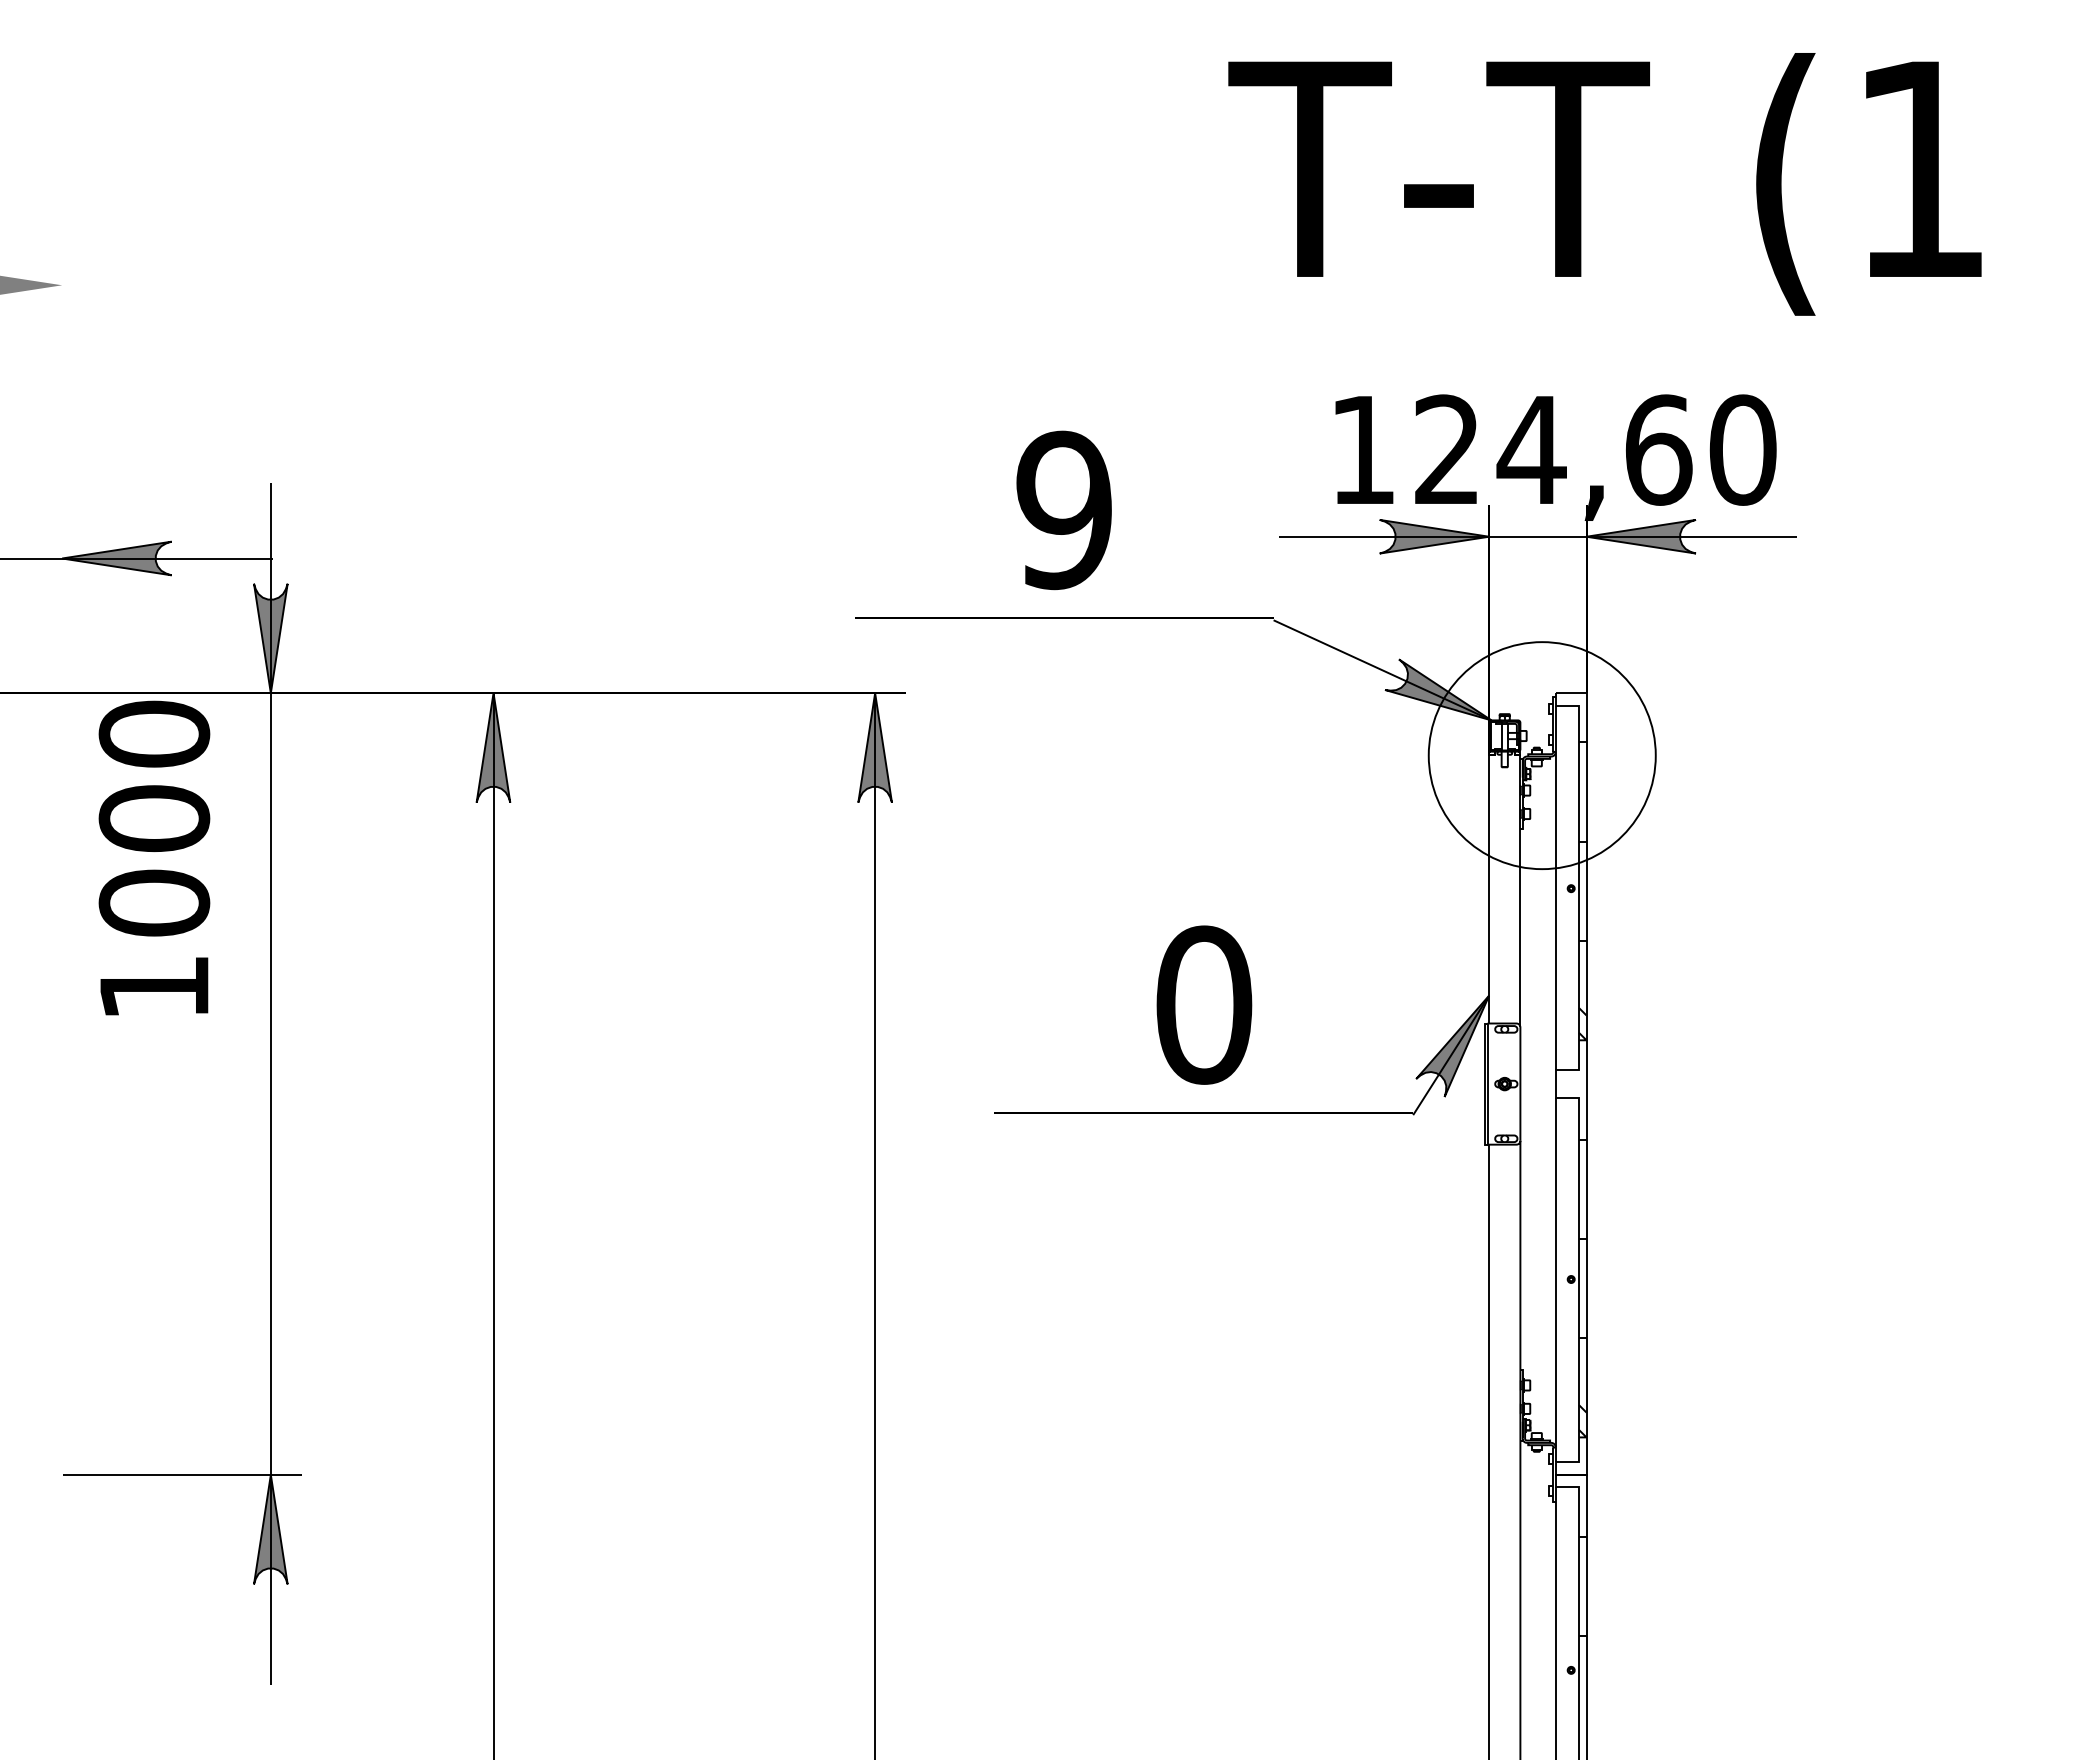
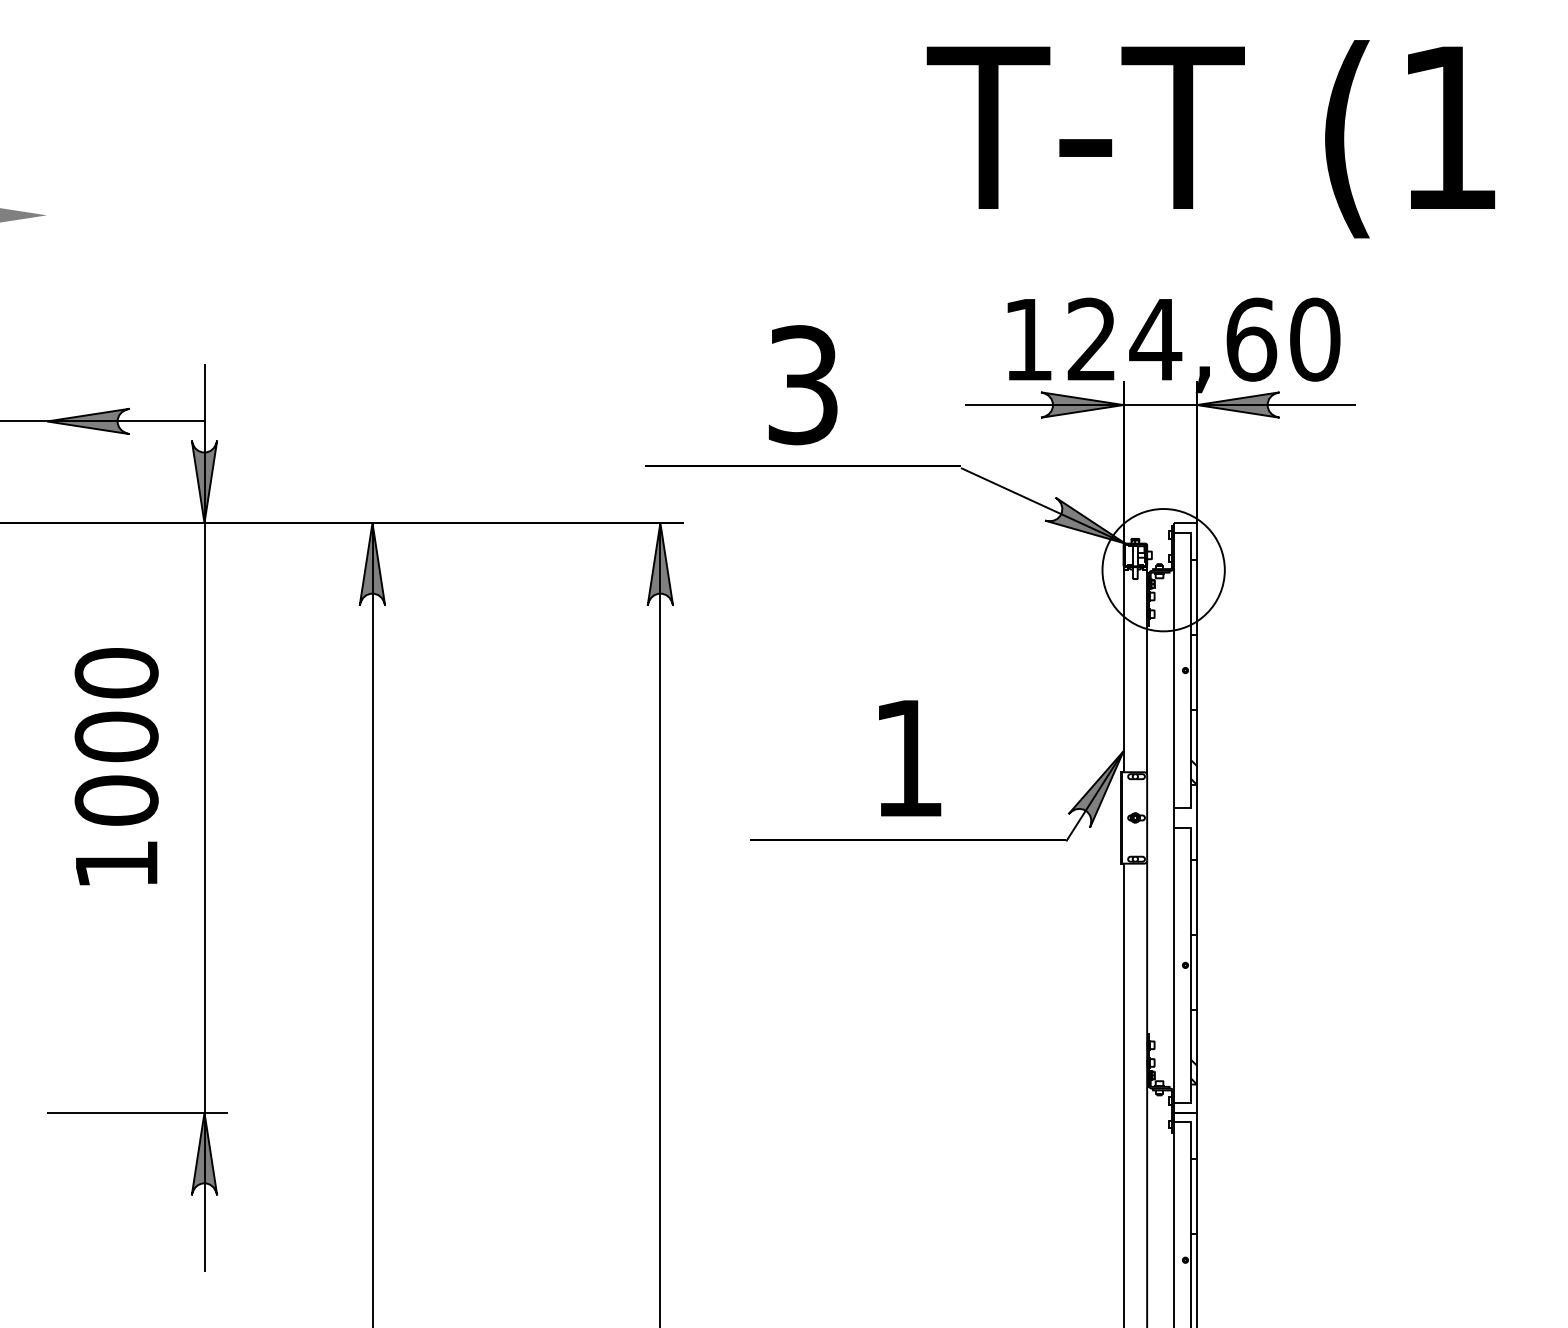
text: (1063, 509) -> (802, 384), 9 -> 3
circle: (1542, 755) -> (1163, 570), size x0.71
text: (154, 857) -> (116, 766), moved
text: (1204, 1004) -> (908, 757), 0 -> 1

